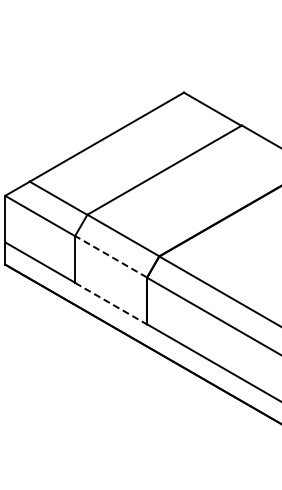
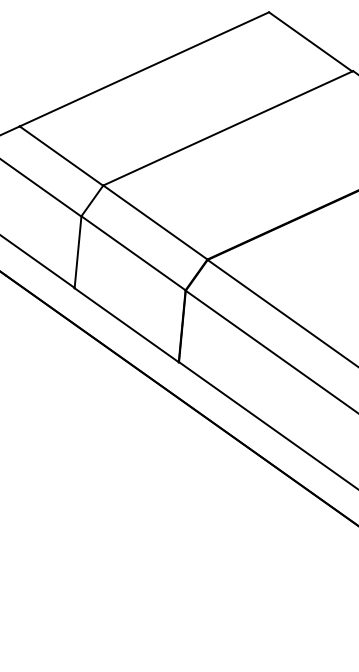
line: (110, 256) -> (132, 252), dashed -> solid
line: (111, 303) -> (127, 325), dashed -> solid

